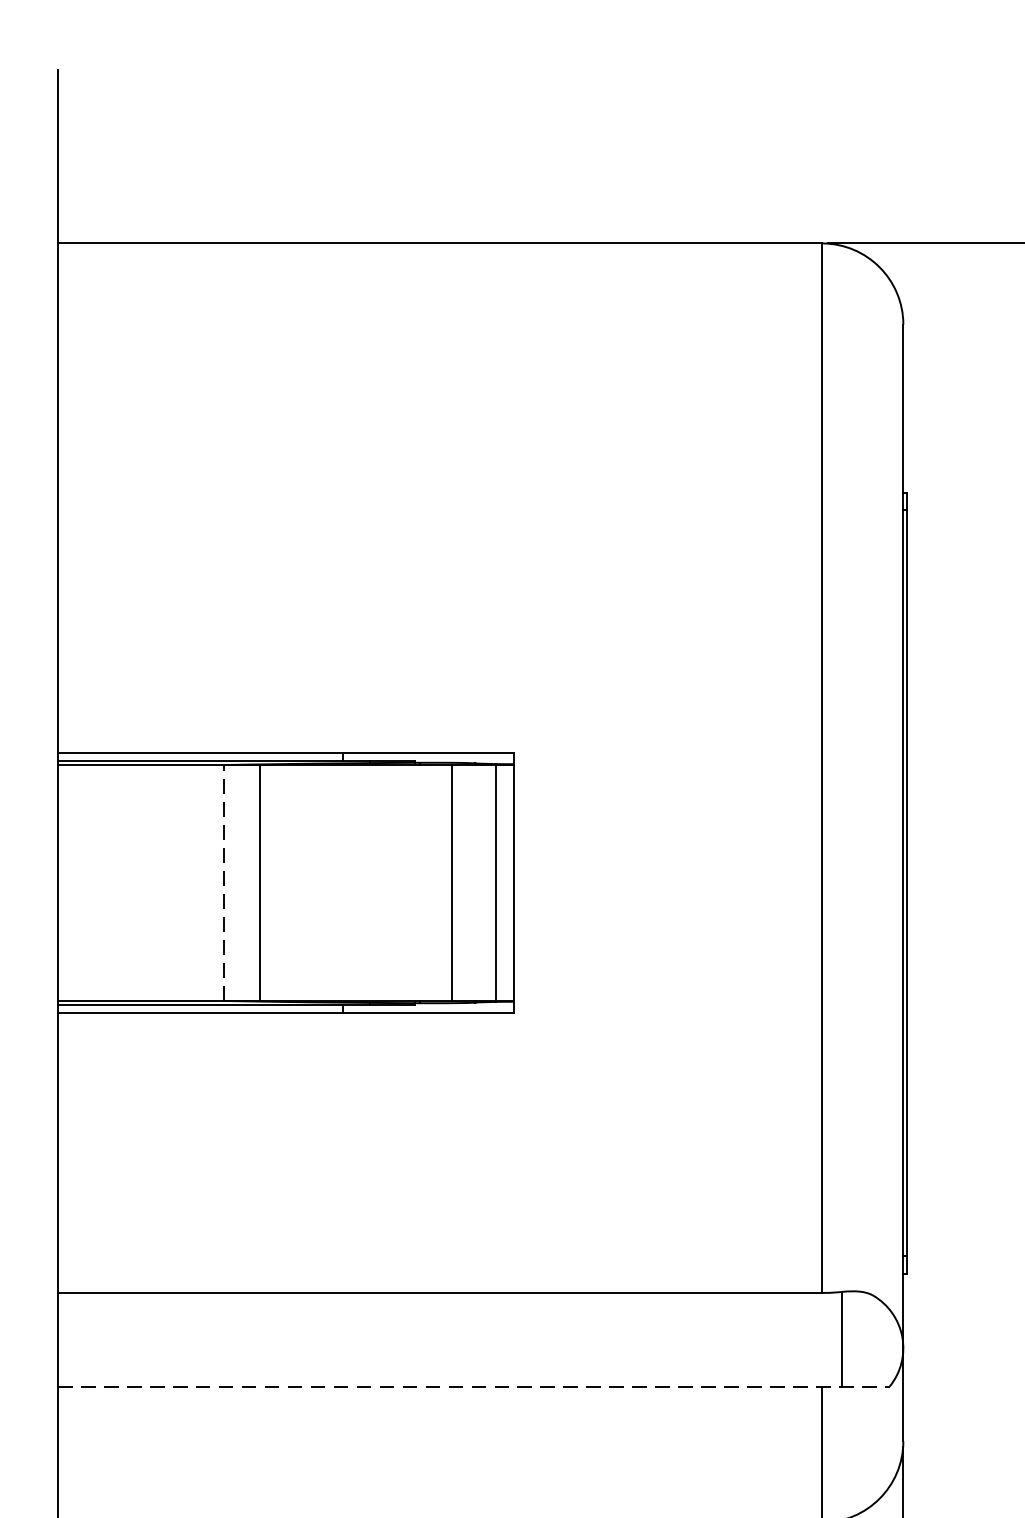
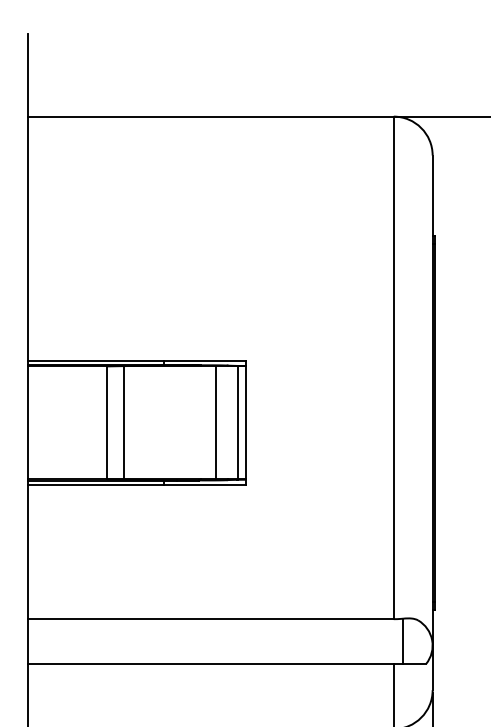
line: (224, 882) -> (107, 422), dashed -> solid
line: (474, 1385) -> (227, 663), dashed -> solid

